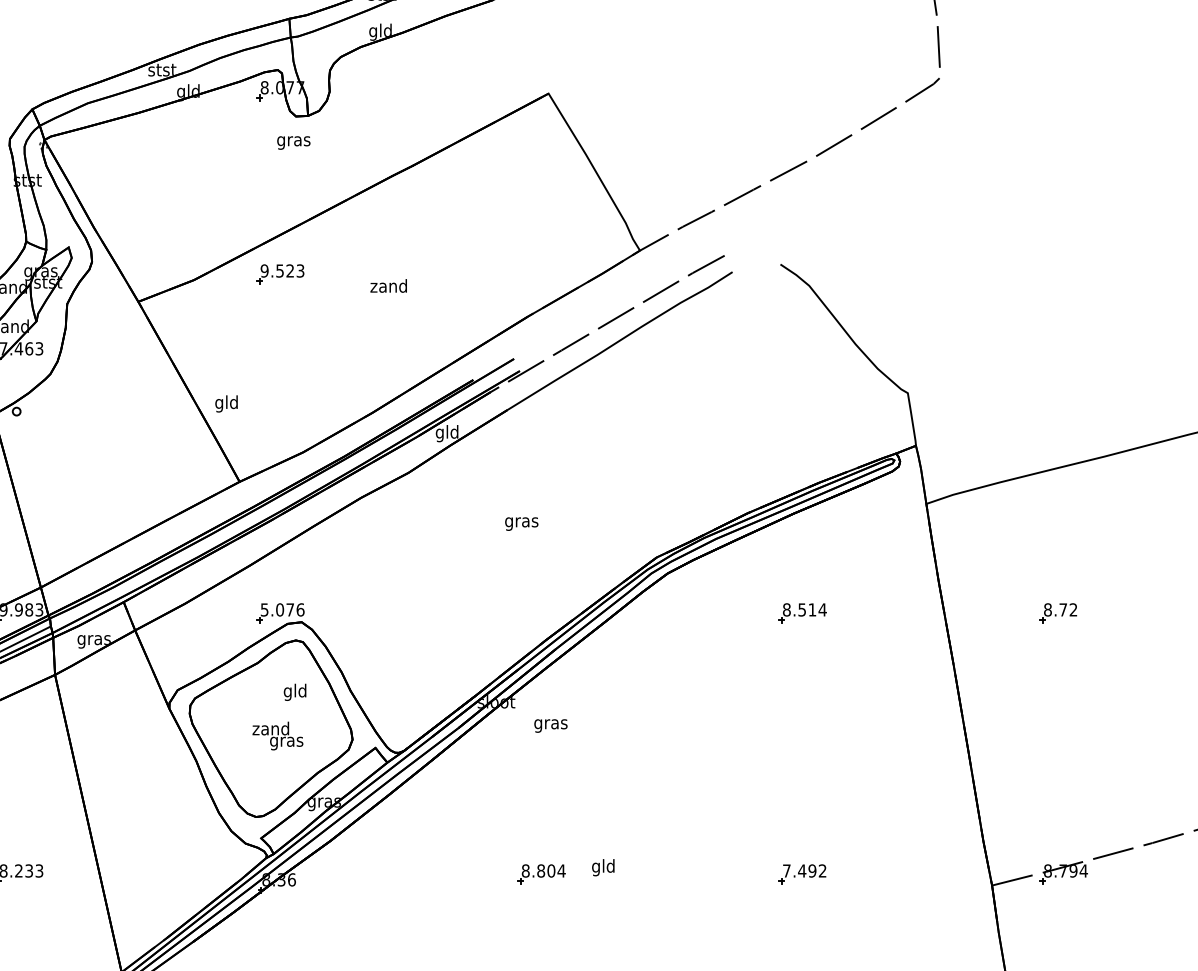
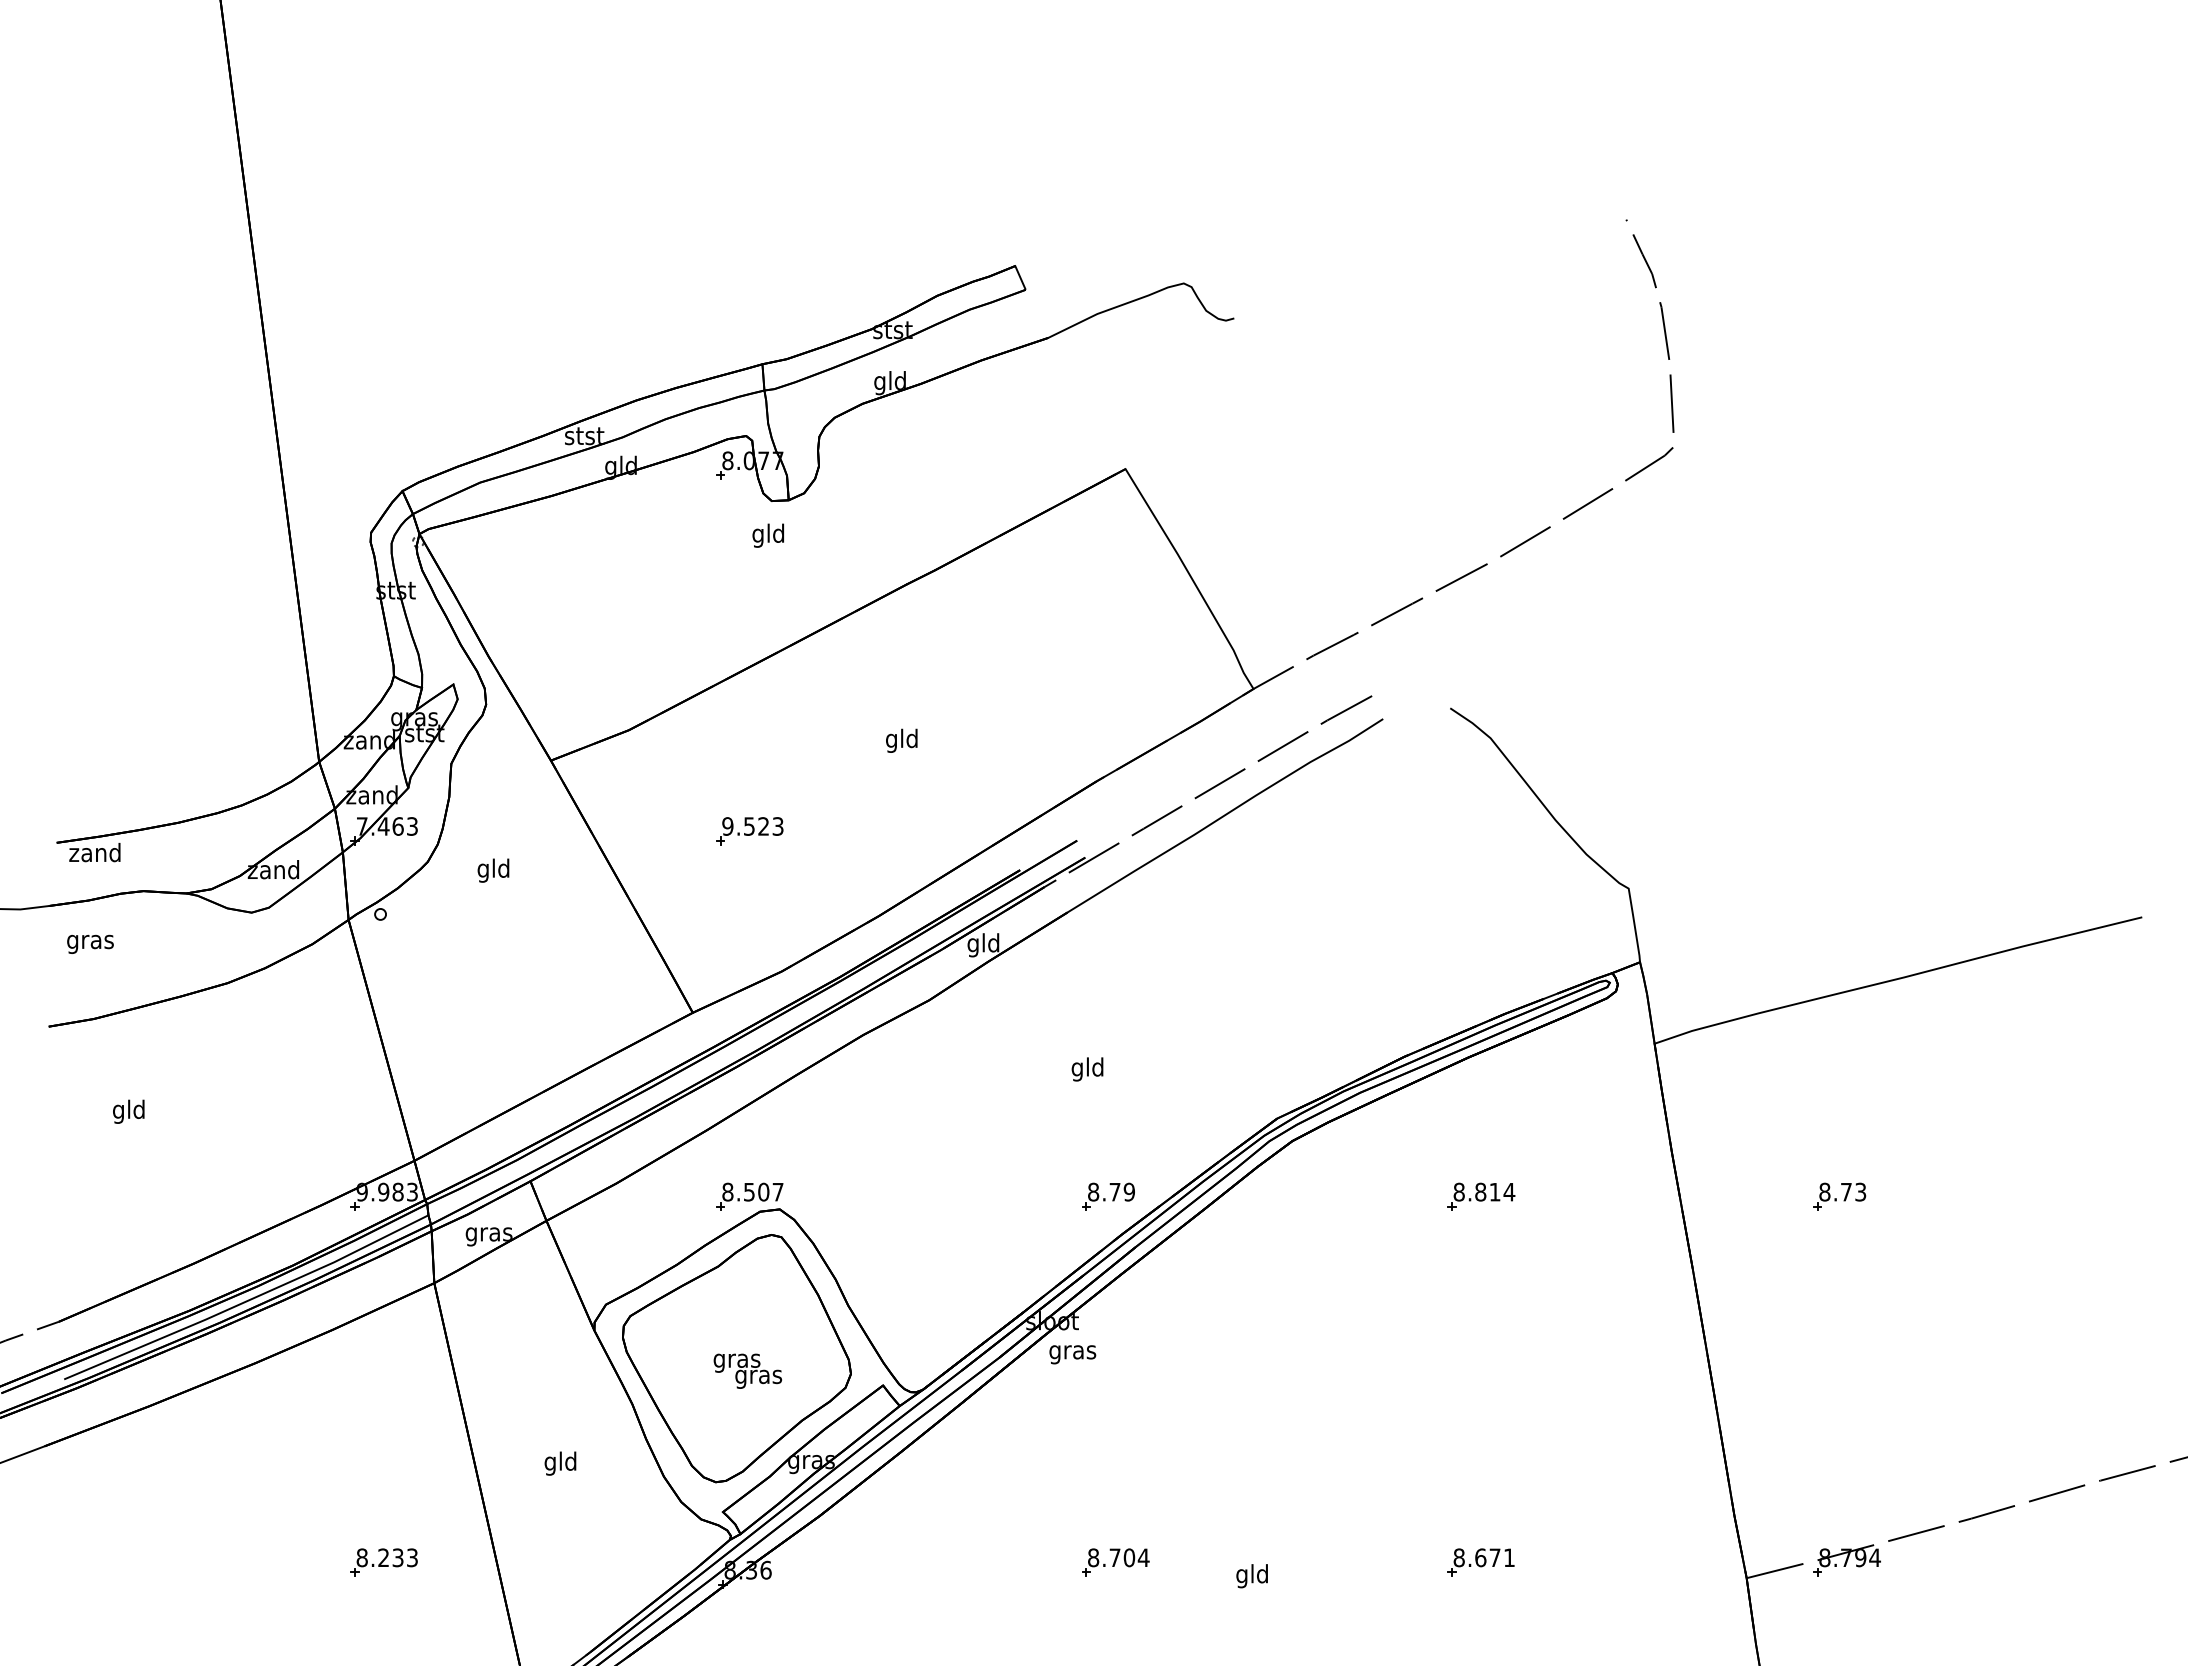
text: (293, 141) -> (768, 535), gras -> gld
part: (280, 274) -> (749, 831), moved
text: (388, 287) -> (901, 740), zand -> gld
text: (226, 403) -> (493, 870), moved
text: (521, 522) -> (1087, 1069), gras -> gld
text: (282, 609) -> (752, 1191), 5.076 -> 8.507
text: (802, 609) -> (1480, 1191), 8.514 -> 8.814
text: (1073, 610) -> (1860, 1192), 8.72 -> 8.73
part: (536, 613) -> (1108, 1196), added
text: (295, 692) -> (560, 1463), moved
text: (550, 725) -> (1072, 1354), moved
text: (270, 730) -> (736, 1360), zand -> gras
text: (602, 867) -> (1251, 1576), moved
text: (540, 870) -> (1114, 1557), 8.804 -> 8.704
text: (804, 870) -> (1483, 1557), 7.492 -> 8.671

